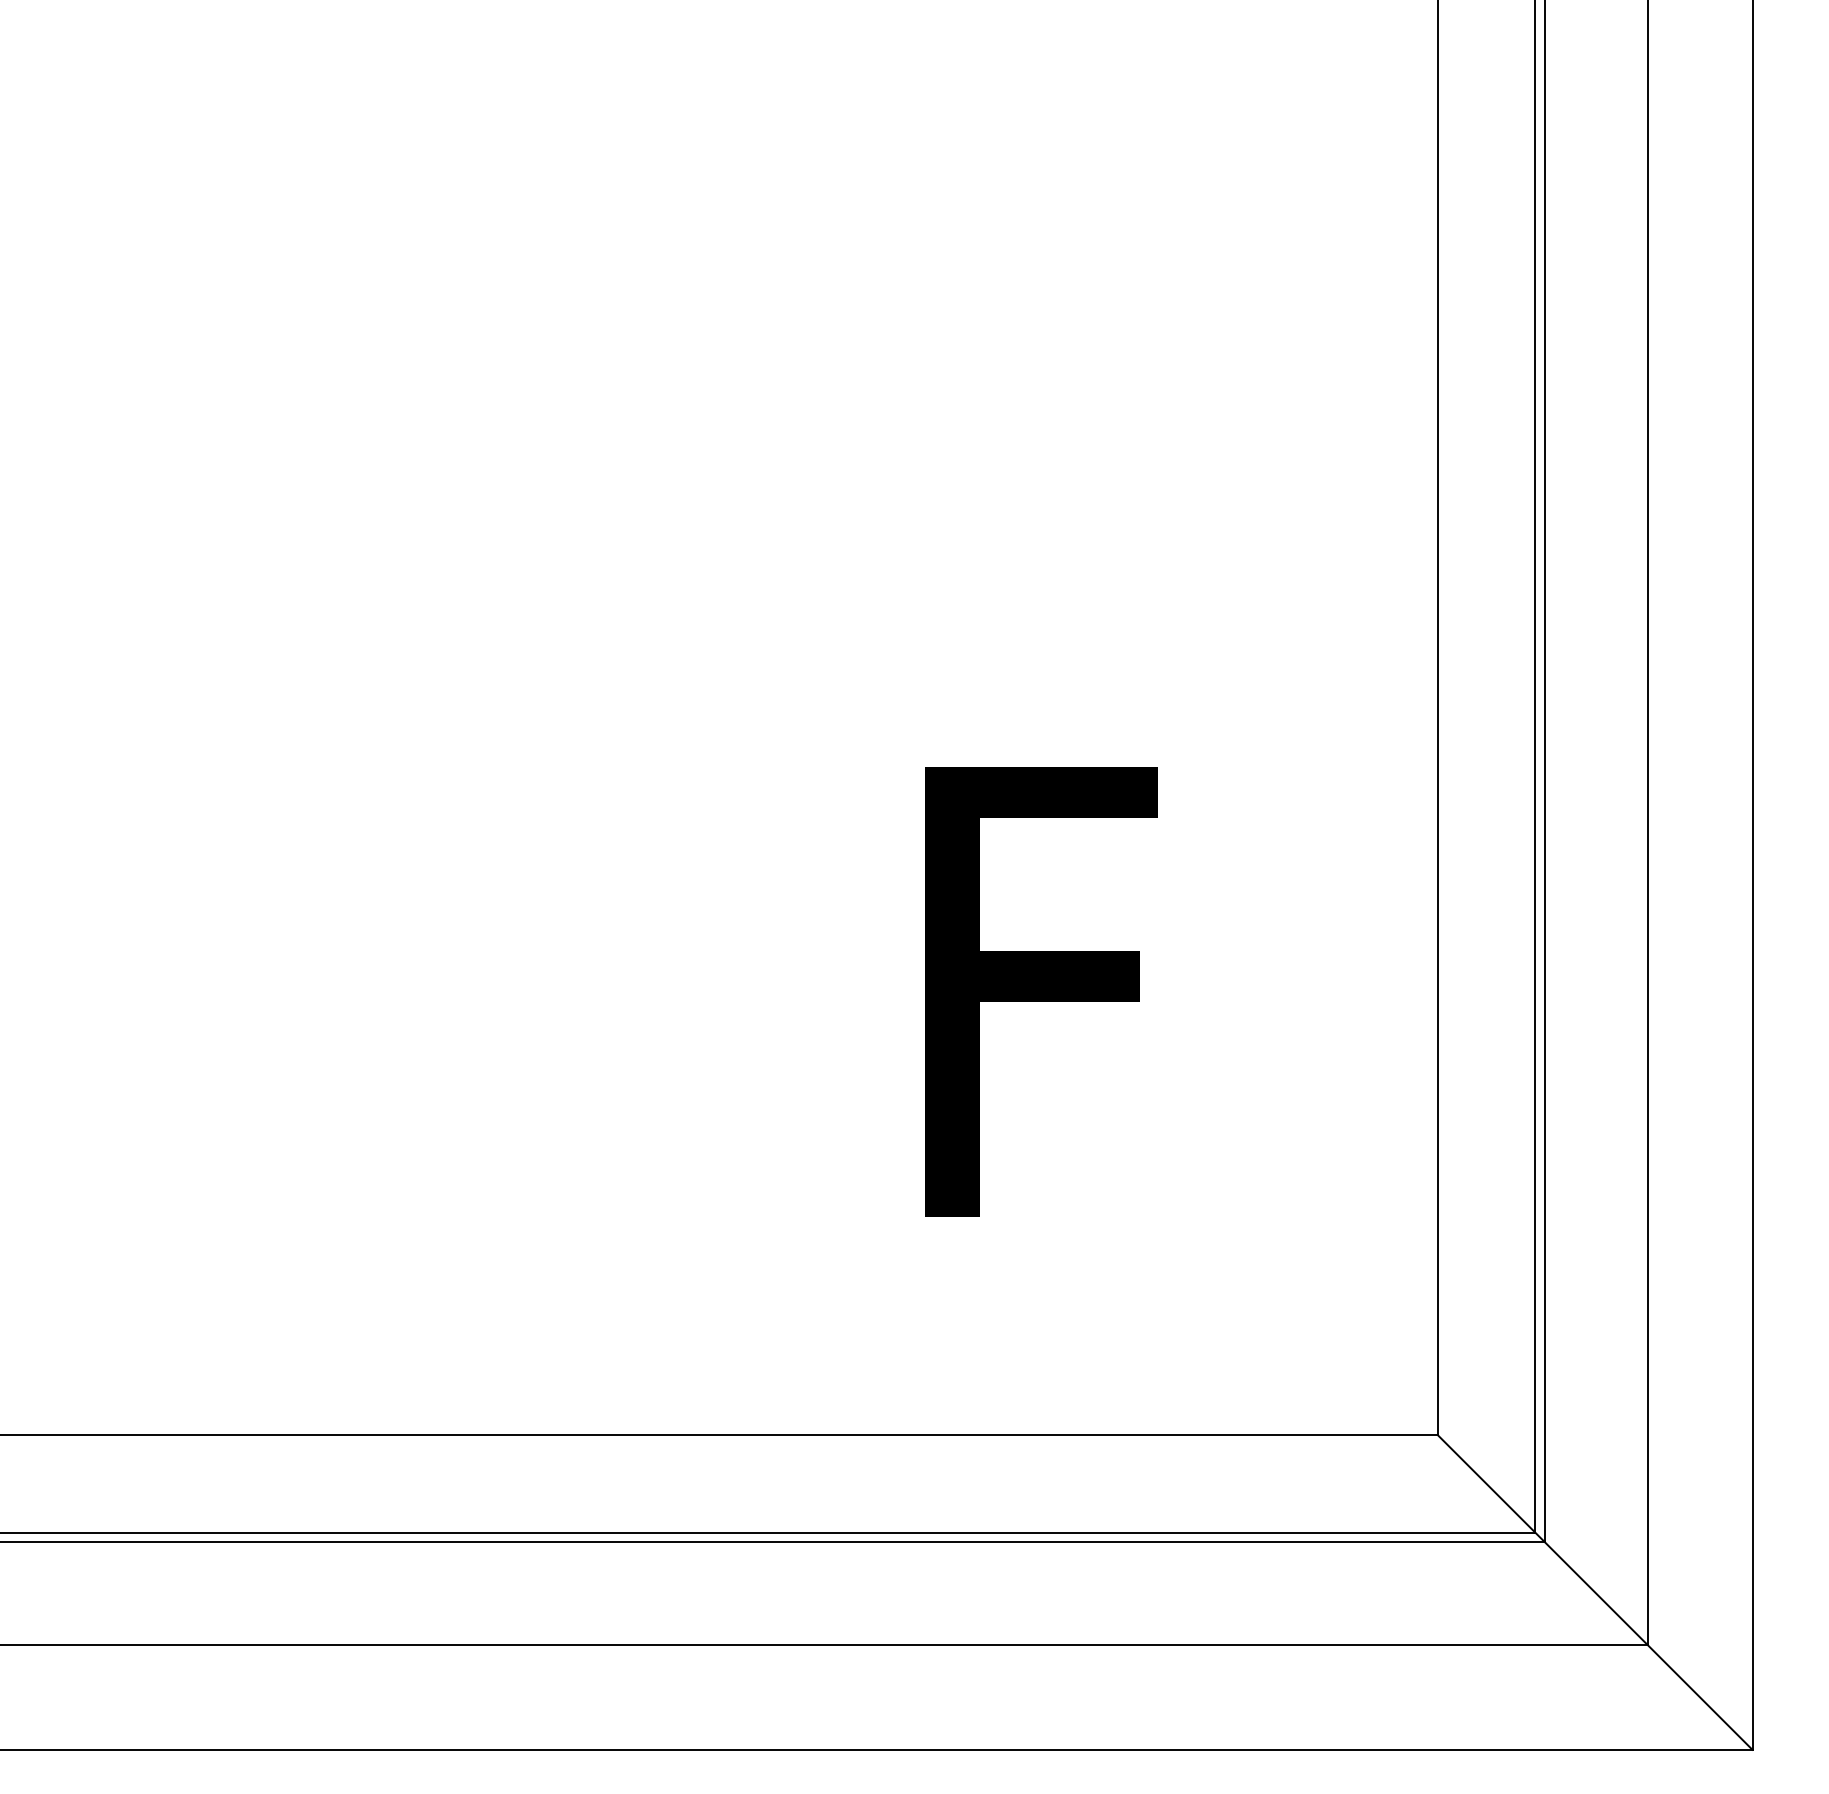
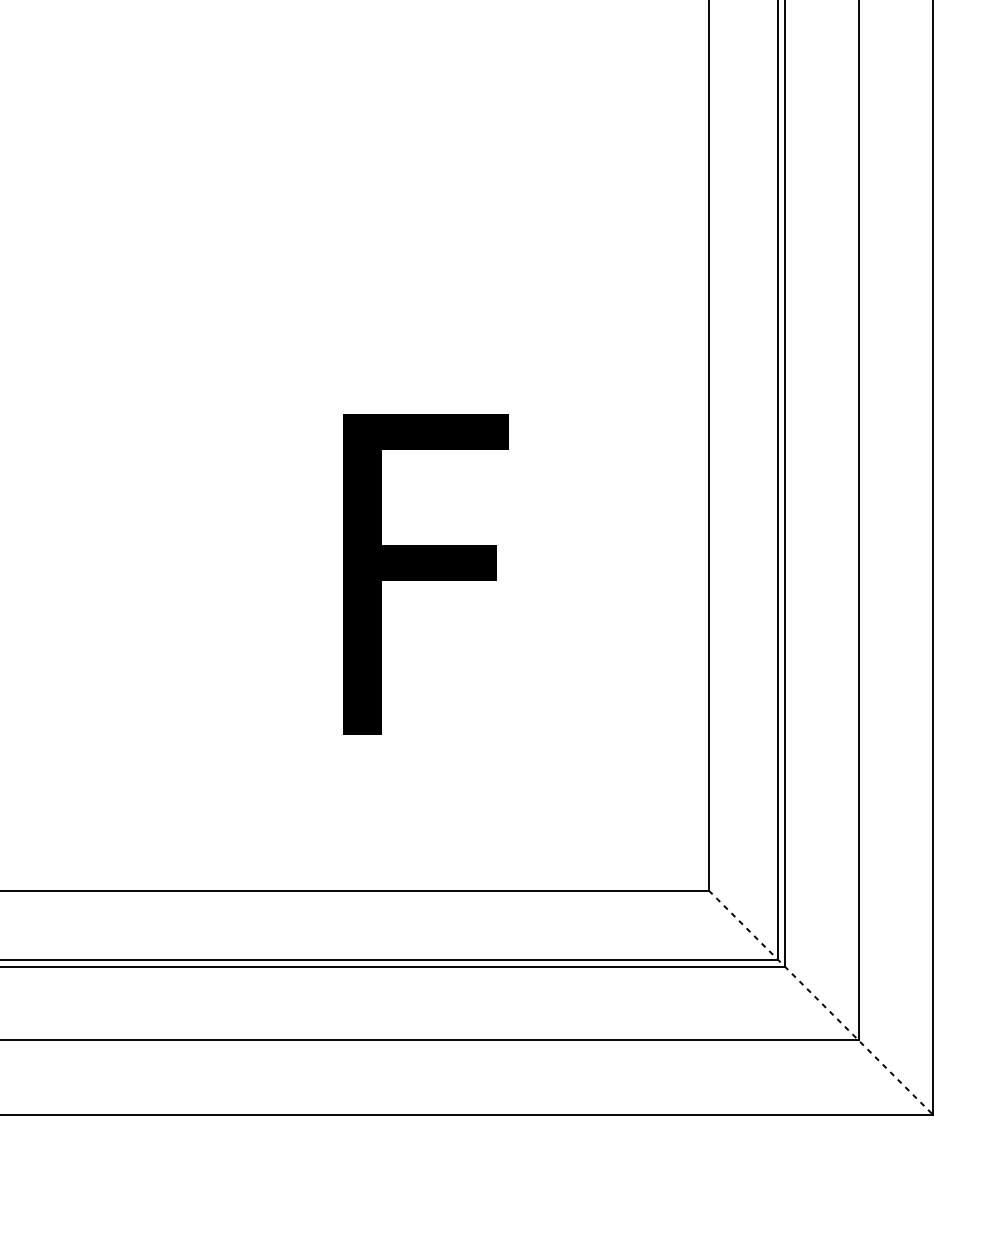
line: (1595, 1592) -> (821, 1002), solid -> dashed

